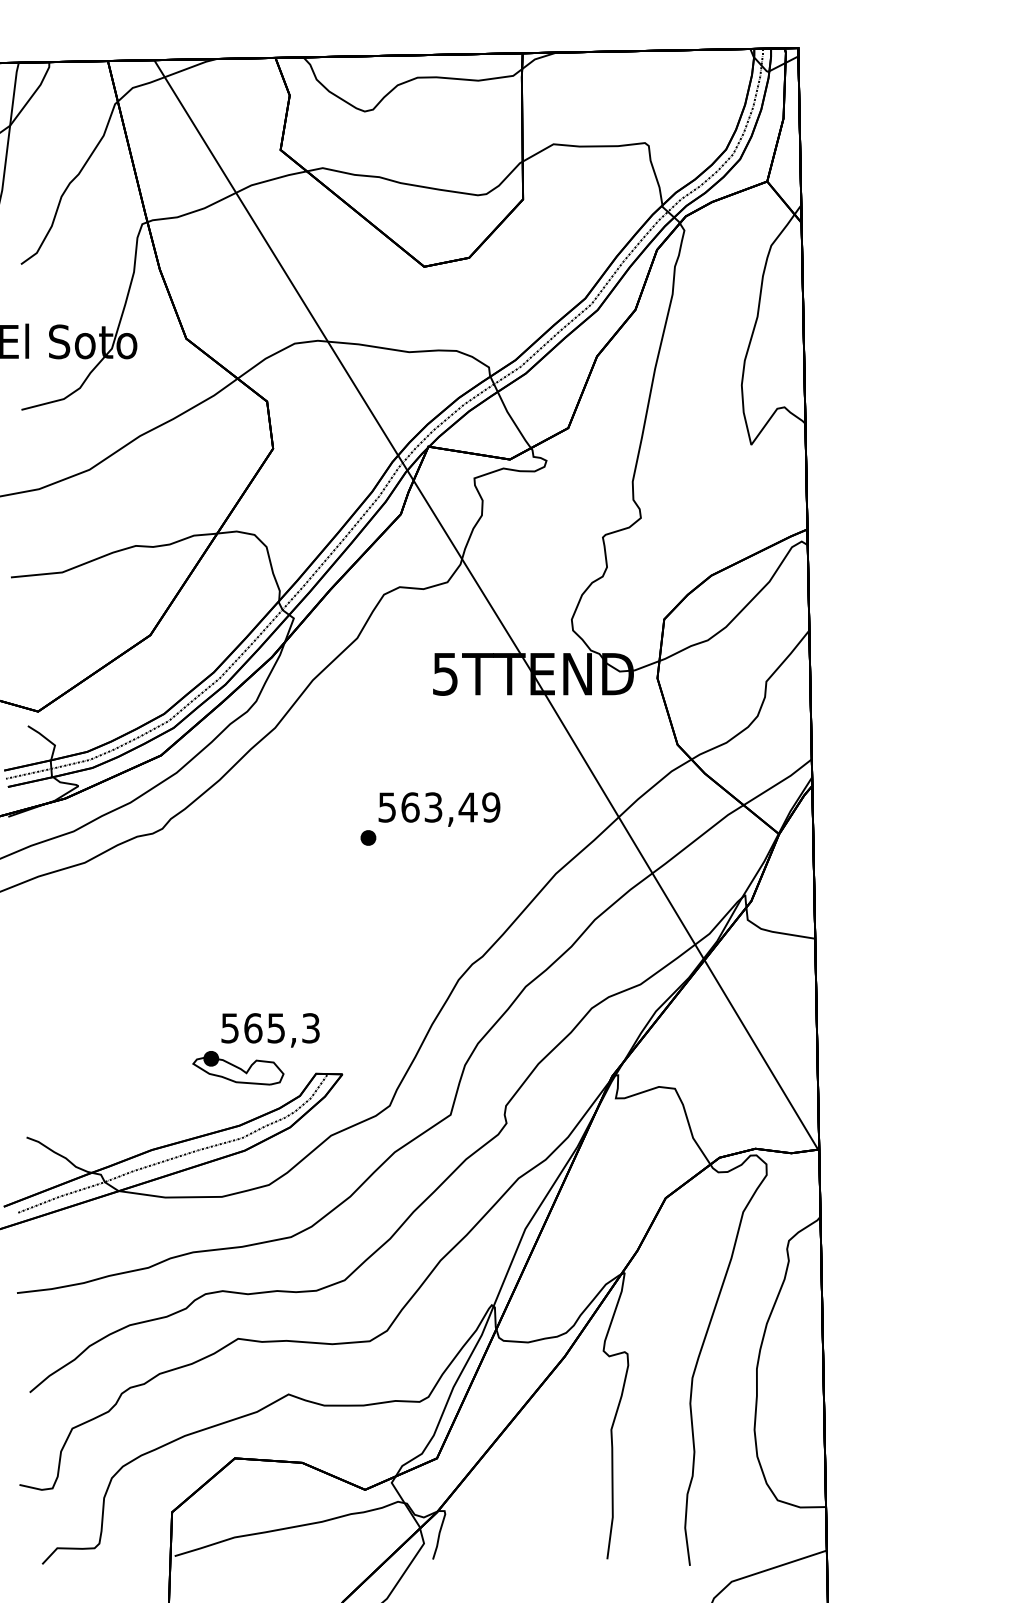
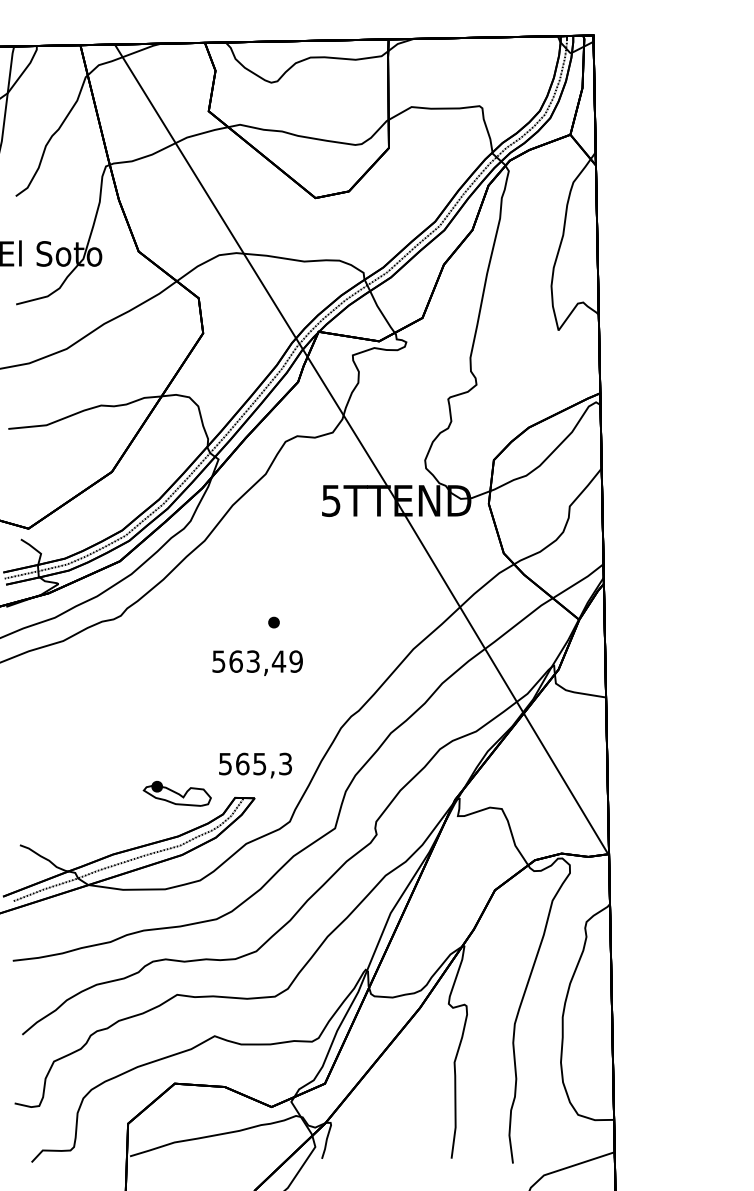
text: (439, 809) -> (257, 663), moved
text: (270, 1030) -> (255, 765), moved

